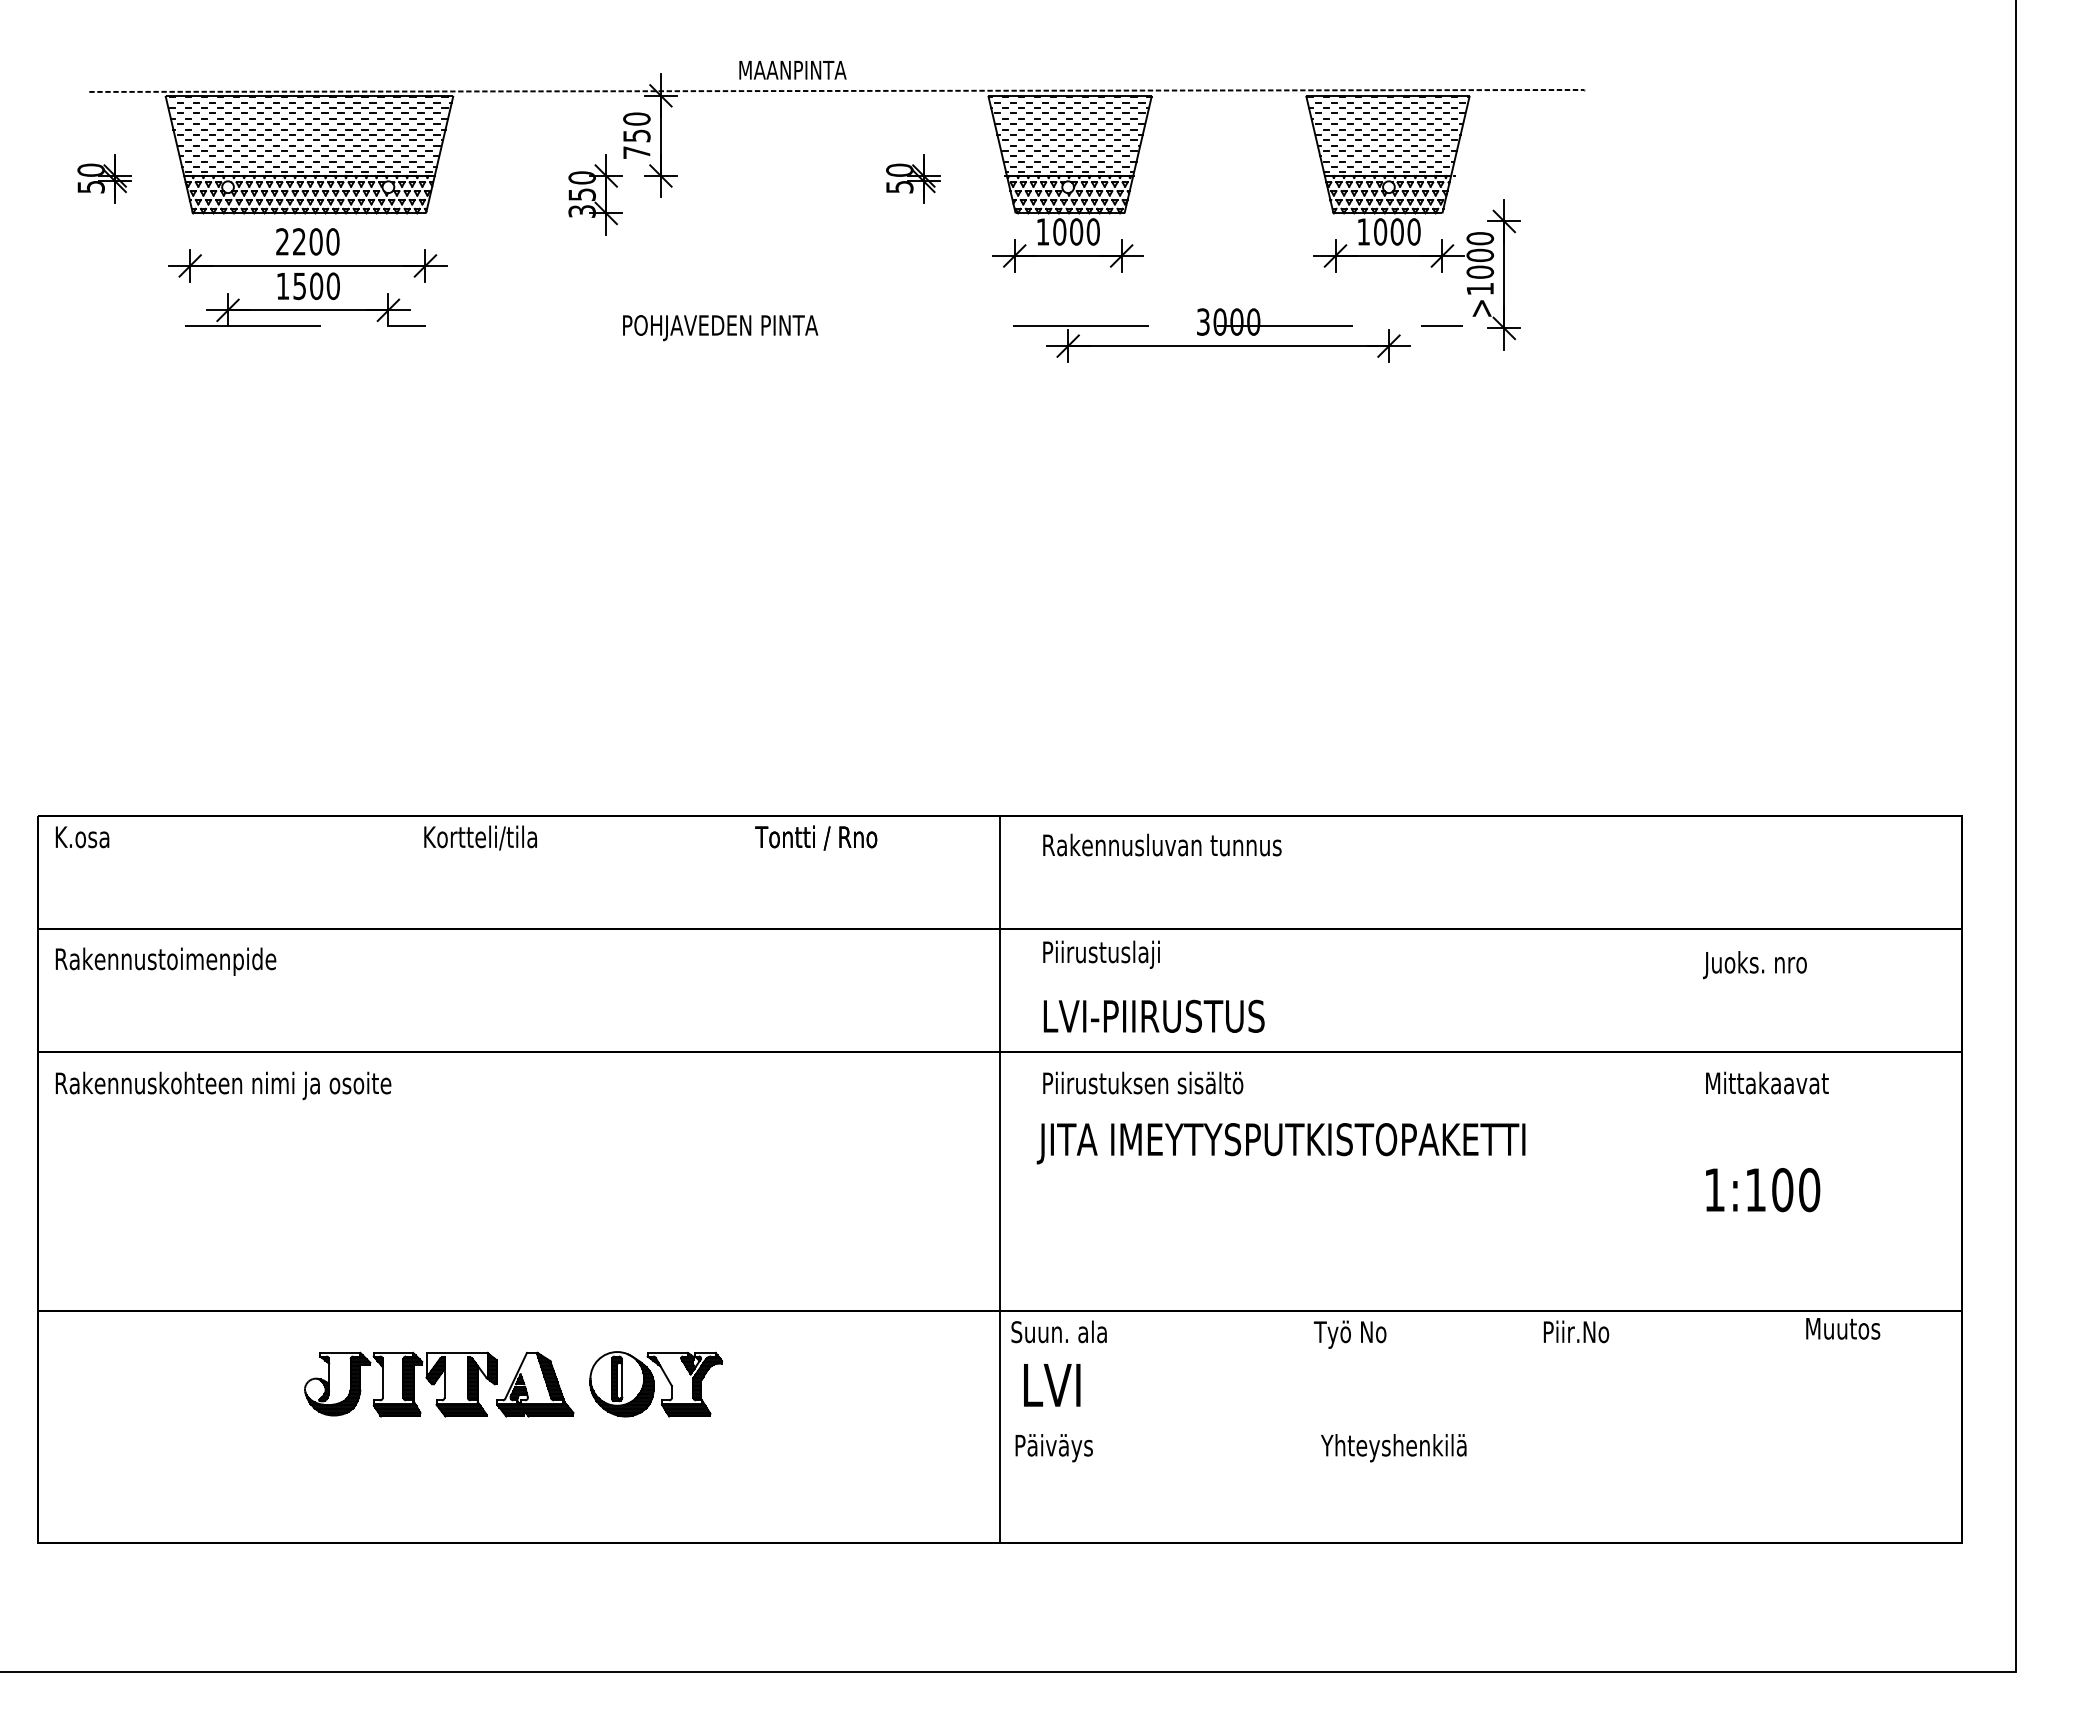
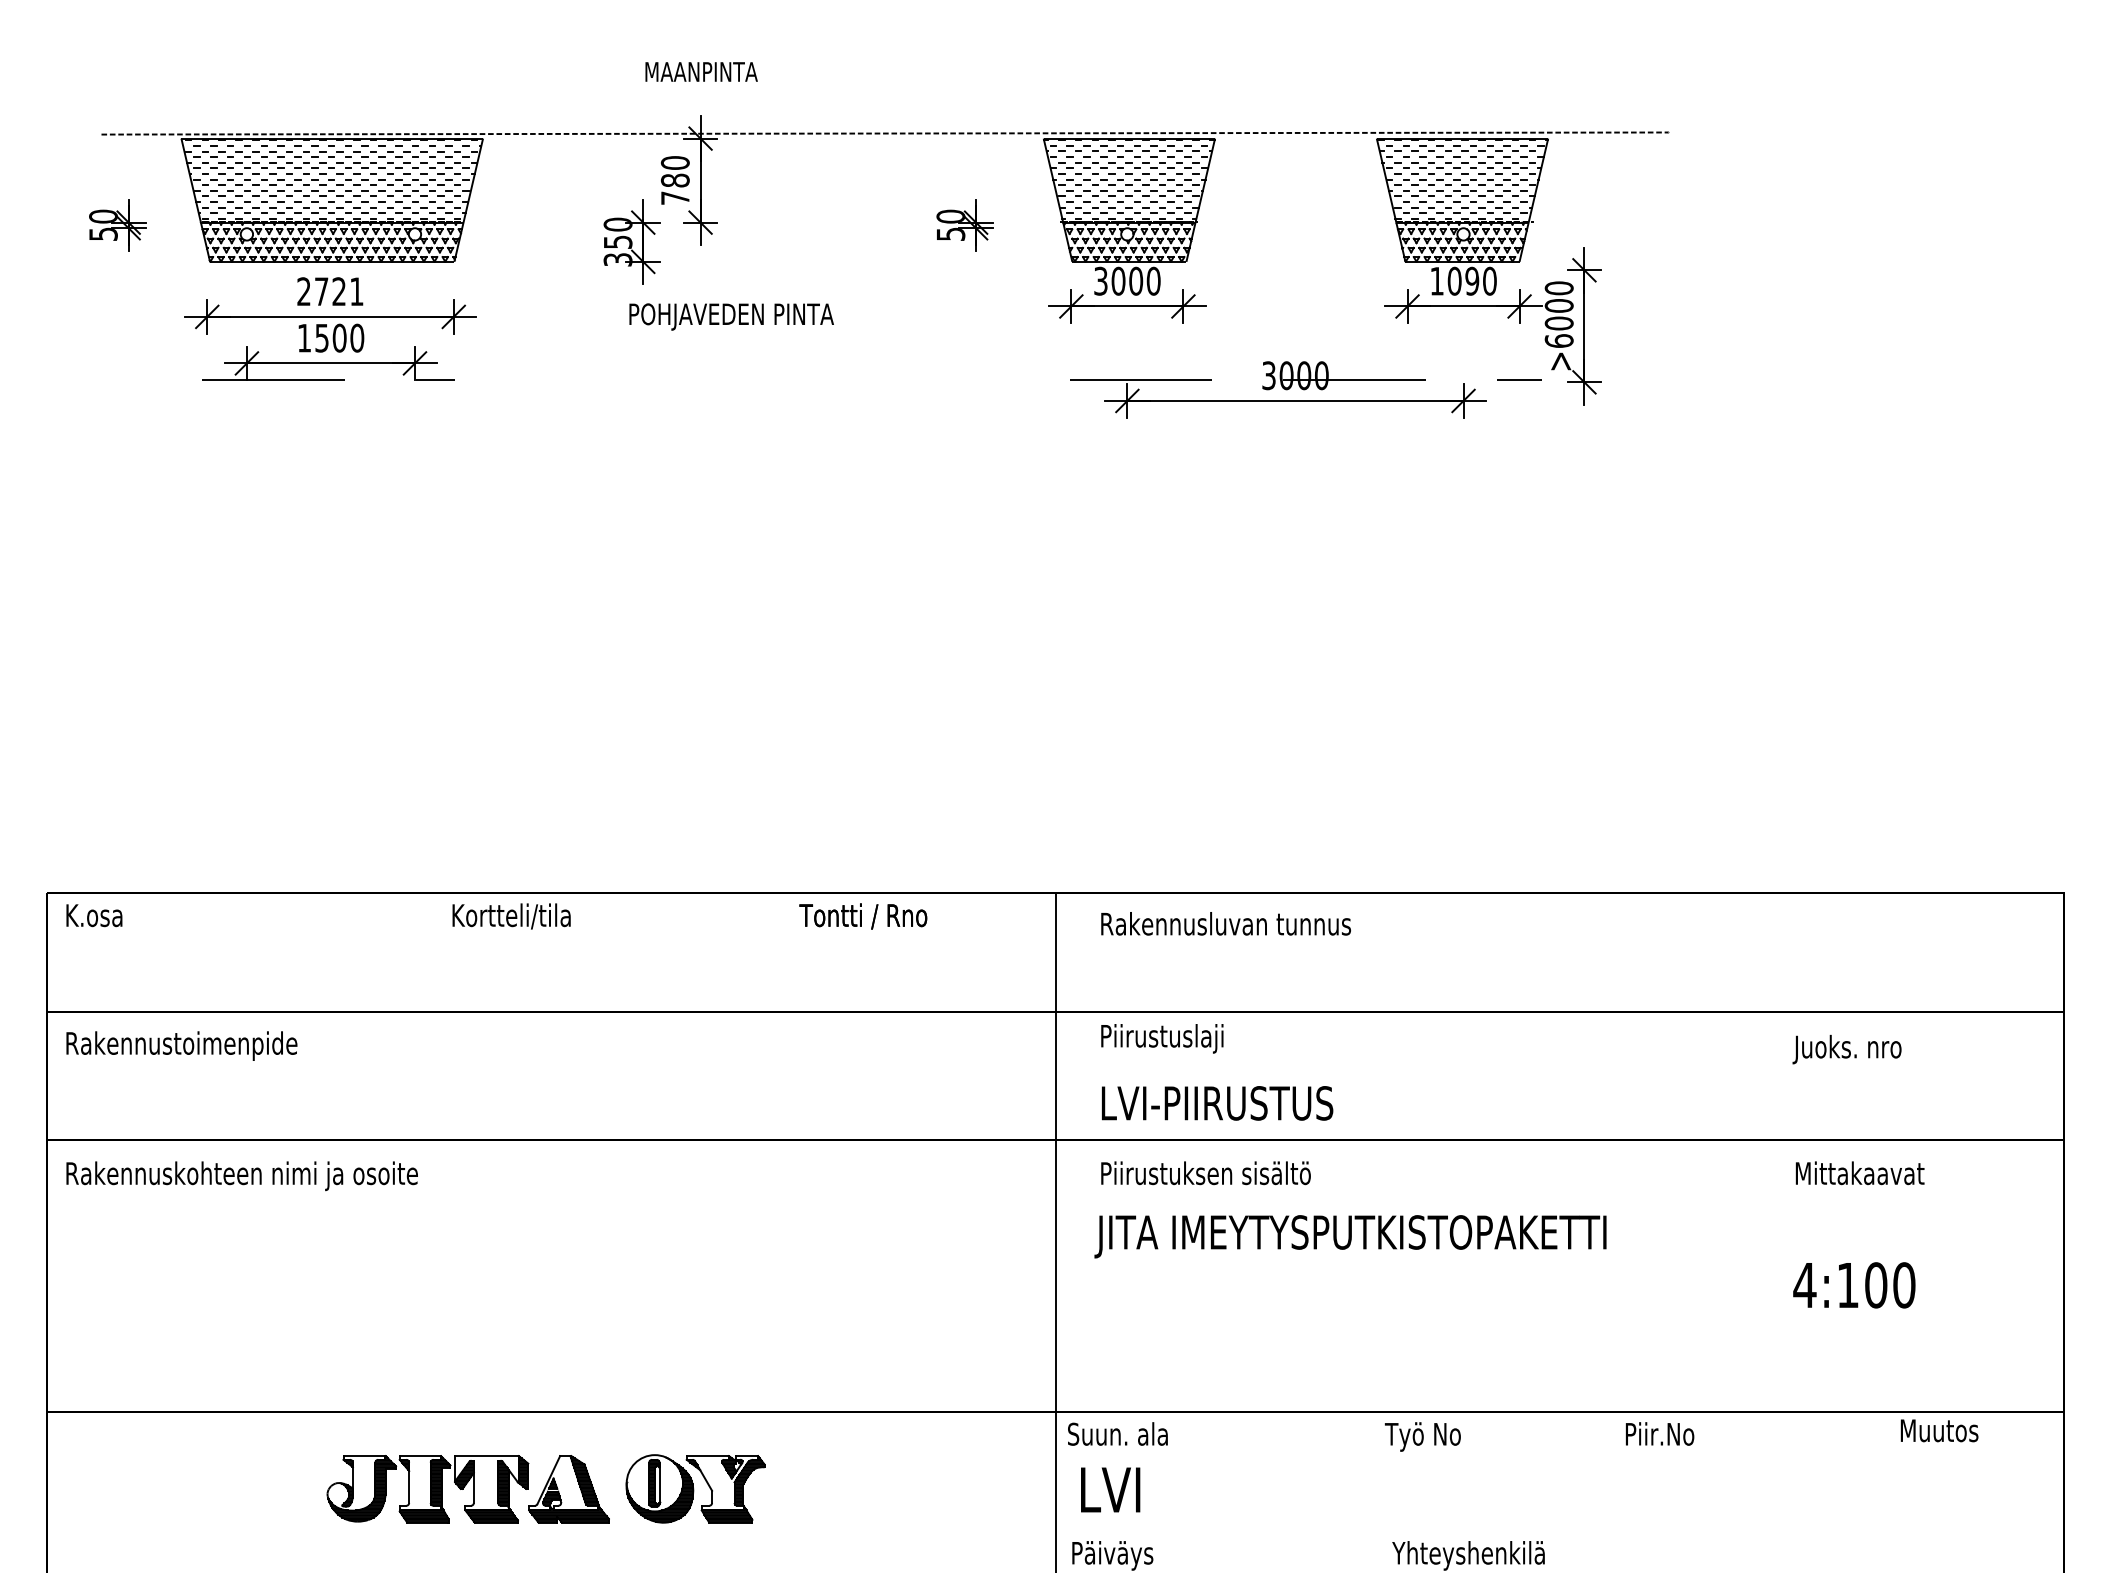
text: (792, 70) -> (701, 72), moved
text: (636, 135) -> (674, 180), 750 -> 780
text: (1042, 231) -> (1100, 280), 1000 -> 3000
text: (1396, 231) -> (1471, 280), 1000 -> 1090
text: (316, 241) -> (339, 291), 2200 -> 2721
text: (1480, 288) -> (1559, 340), >1000 -> >6000
text: (720, 328) -> (731, 317), moved
text: (1714, 1189) -> (1804, 1284), 1:100 -> 4:100

